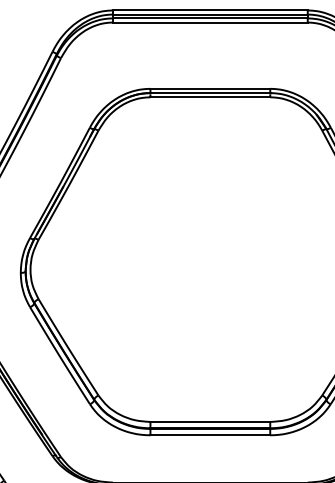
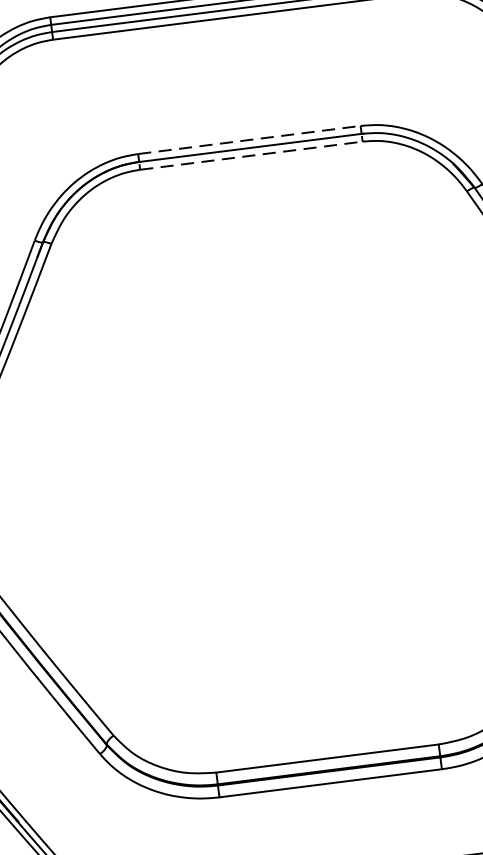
line: (210, 88) -> (249, 139), solid -> dashed
line: (210, 97) -> (251, 156), solid -> dashed

